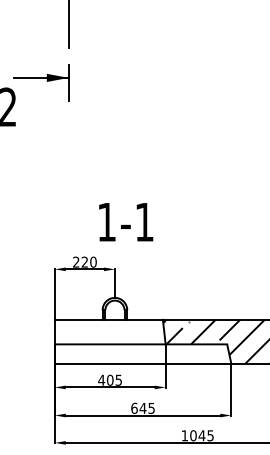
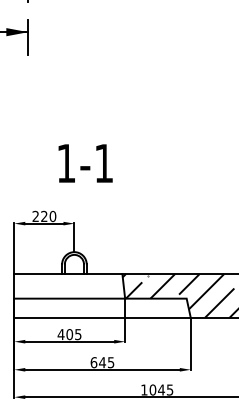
text: (126, 222) -> (85, 163), moved

